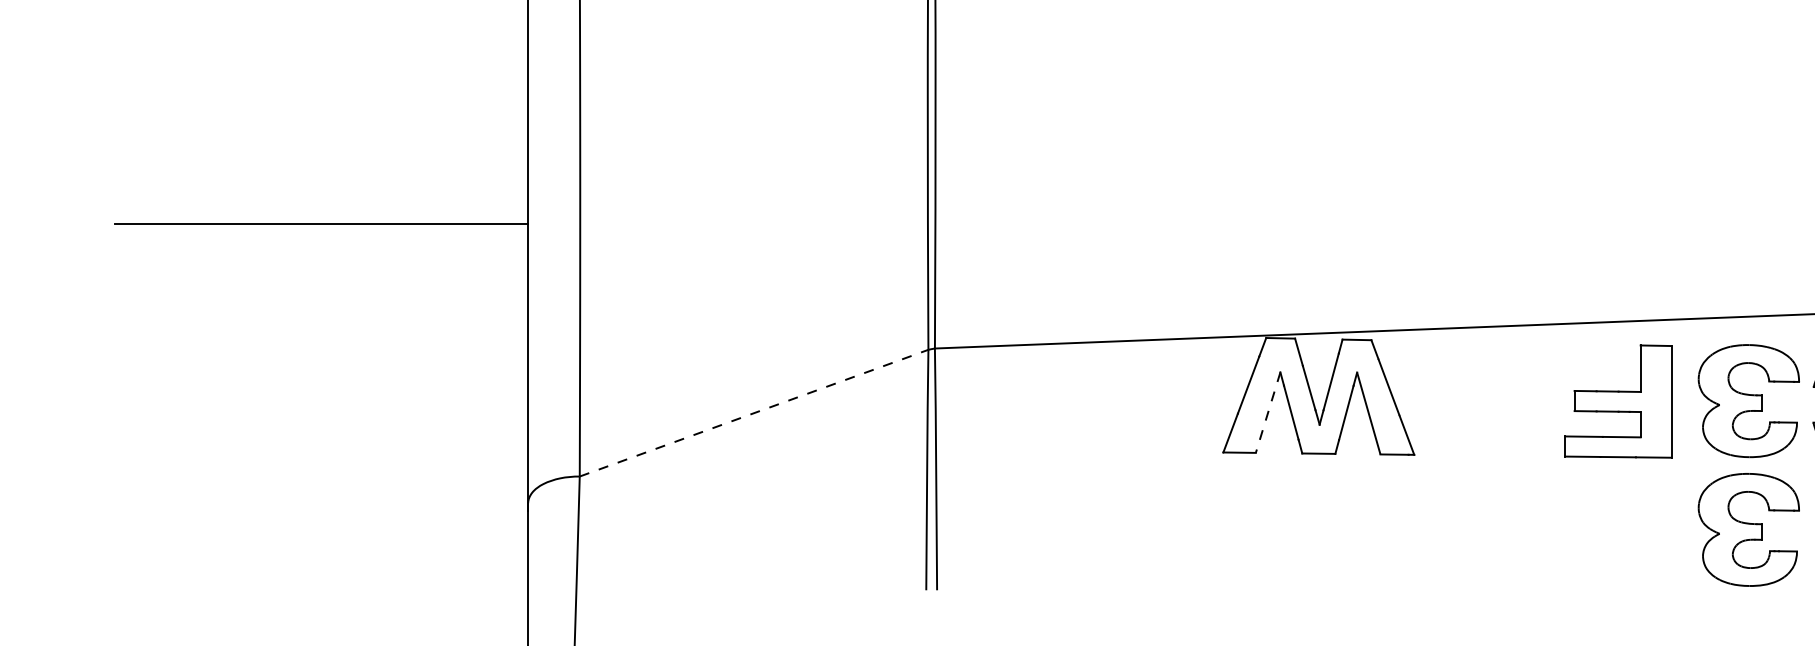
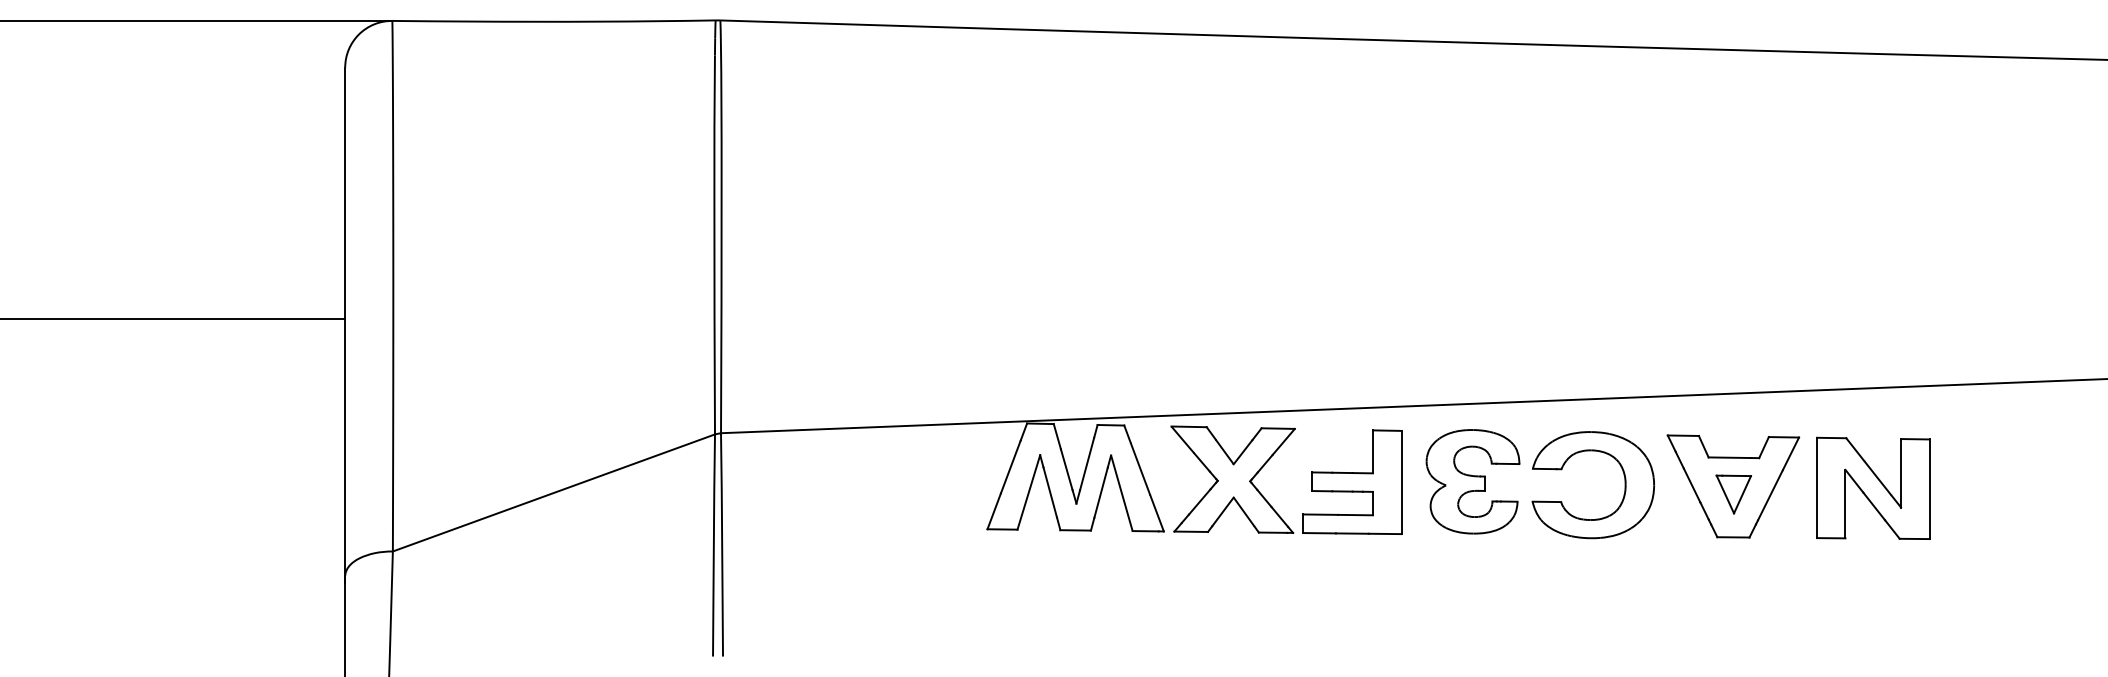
part: (1488, 398) -> (1232, 479), added
line: (754, 412) -> (554, 492), dashed -> solid
line: (1267, 412) -> (1028, 492), dashed -> solid
part: (1748, 529) -> (1472, 600), removed

